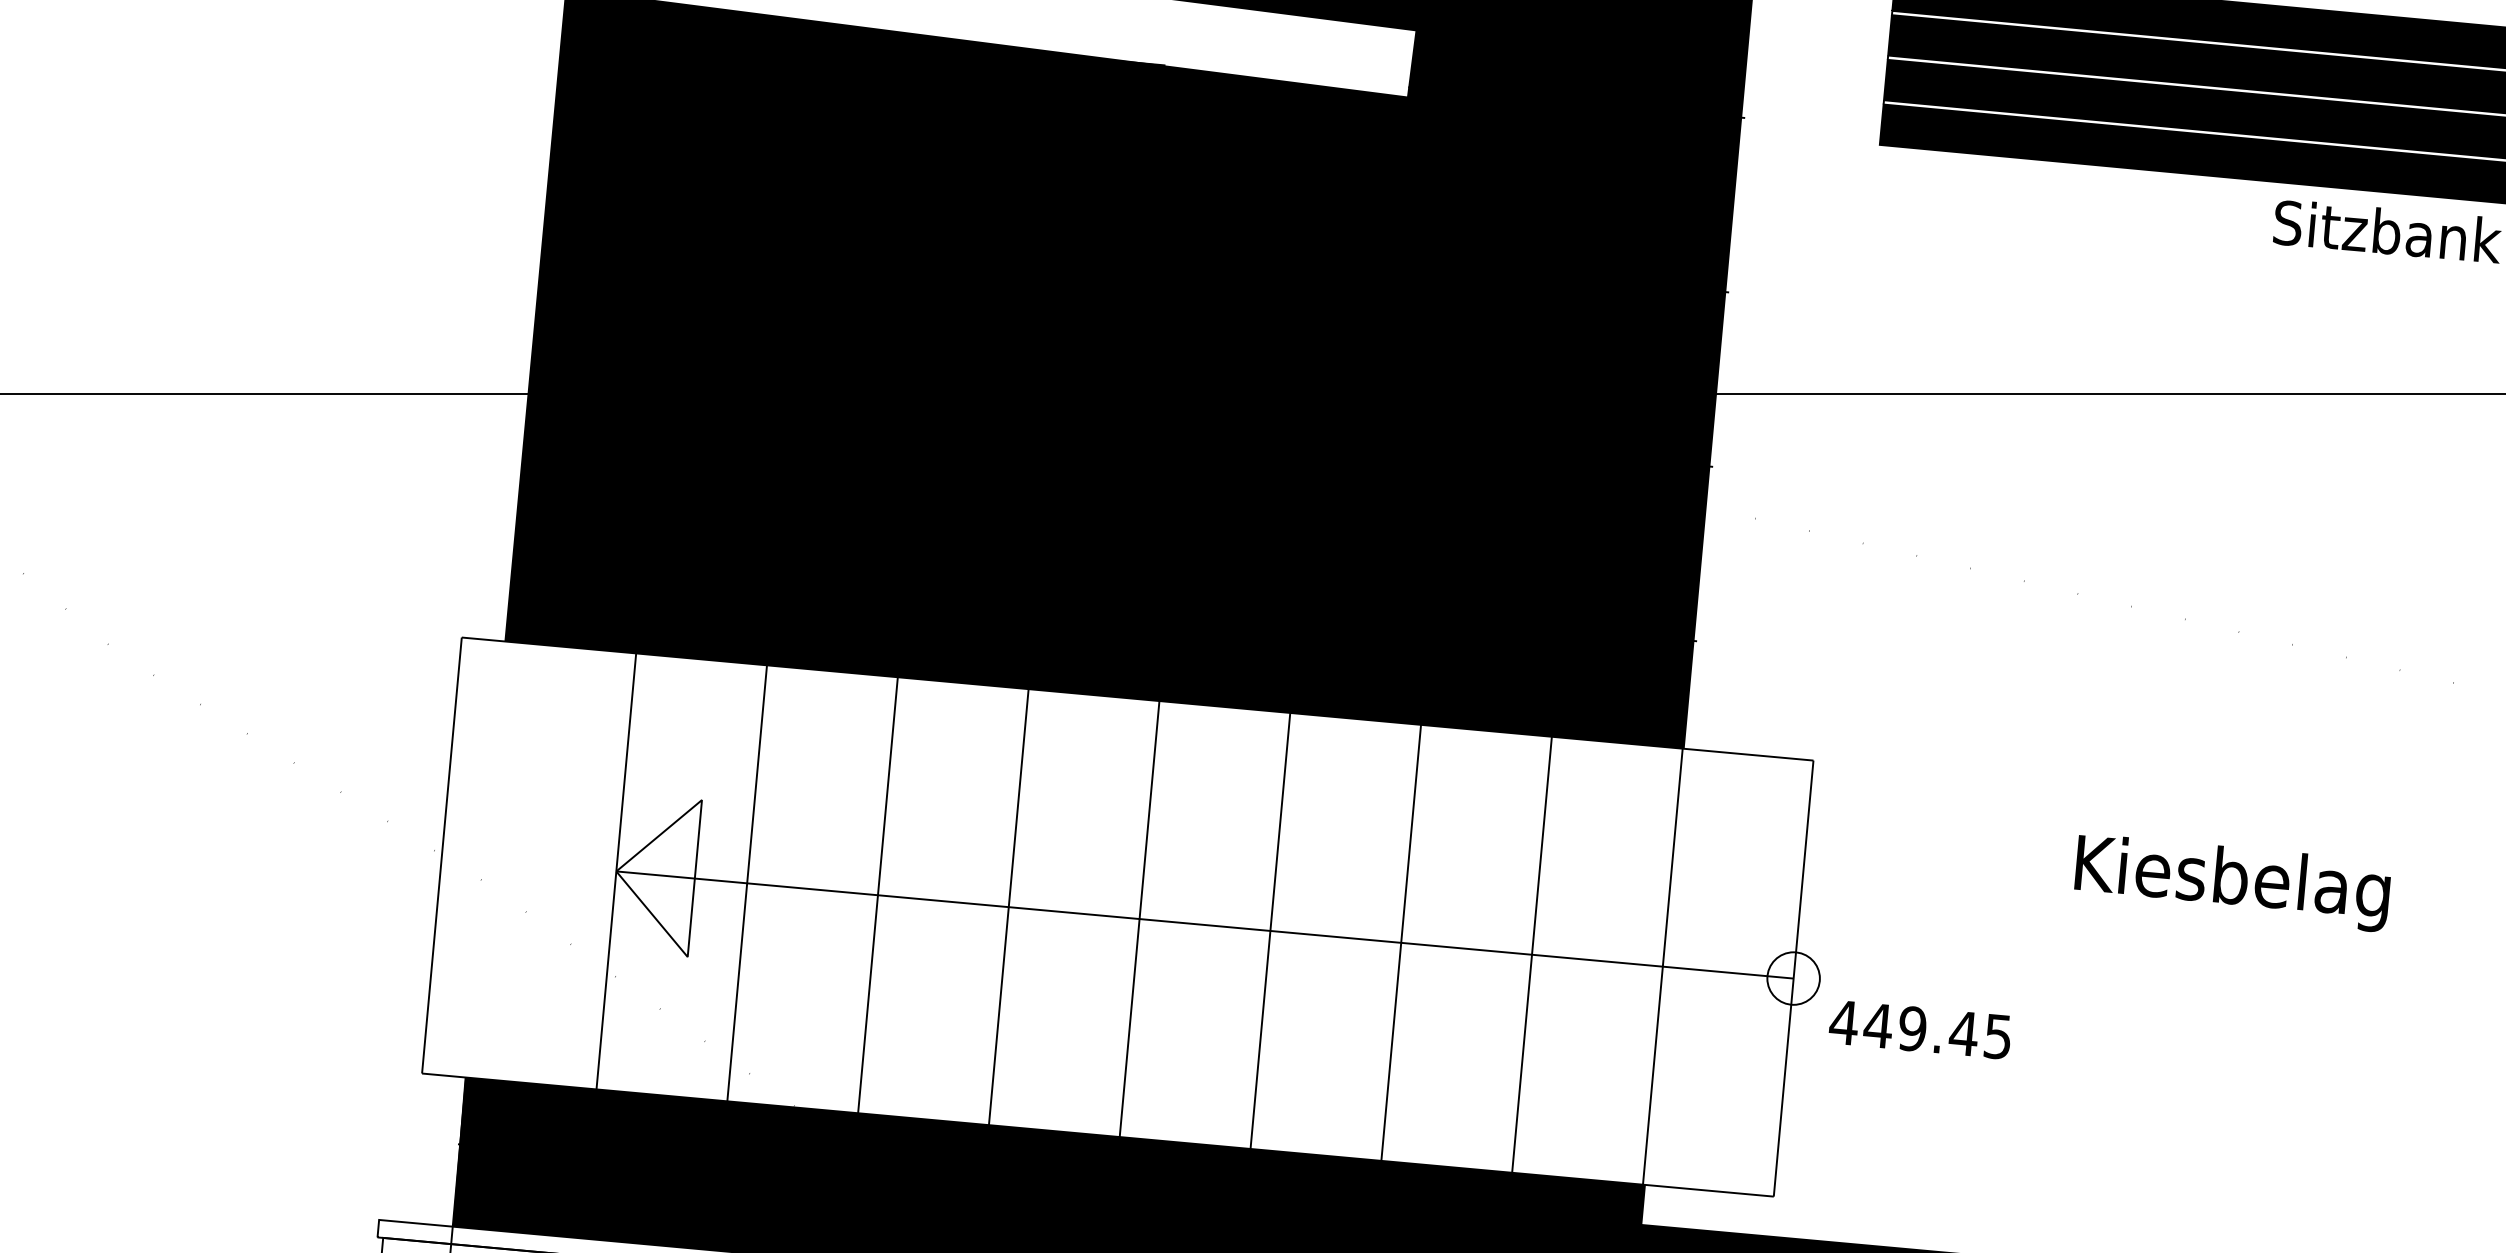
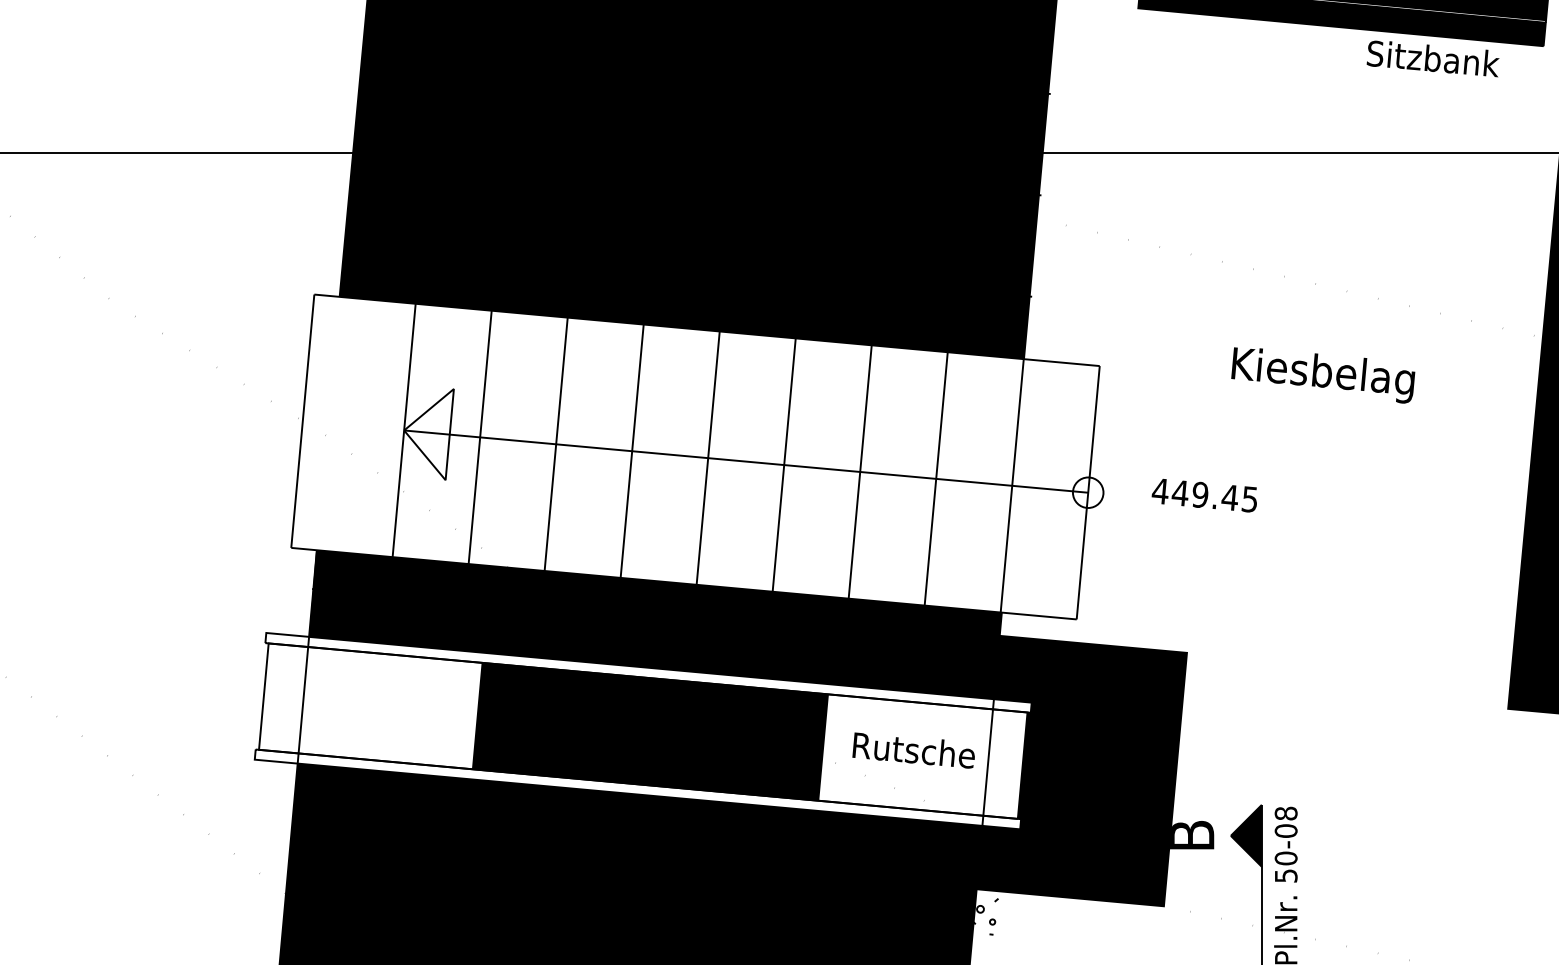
text: (2232, 883) -> (1323, 375), moved
text: (1918, 1029) -> (1203, 495), moved

